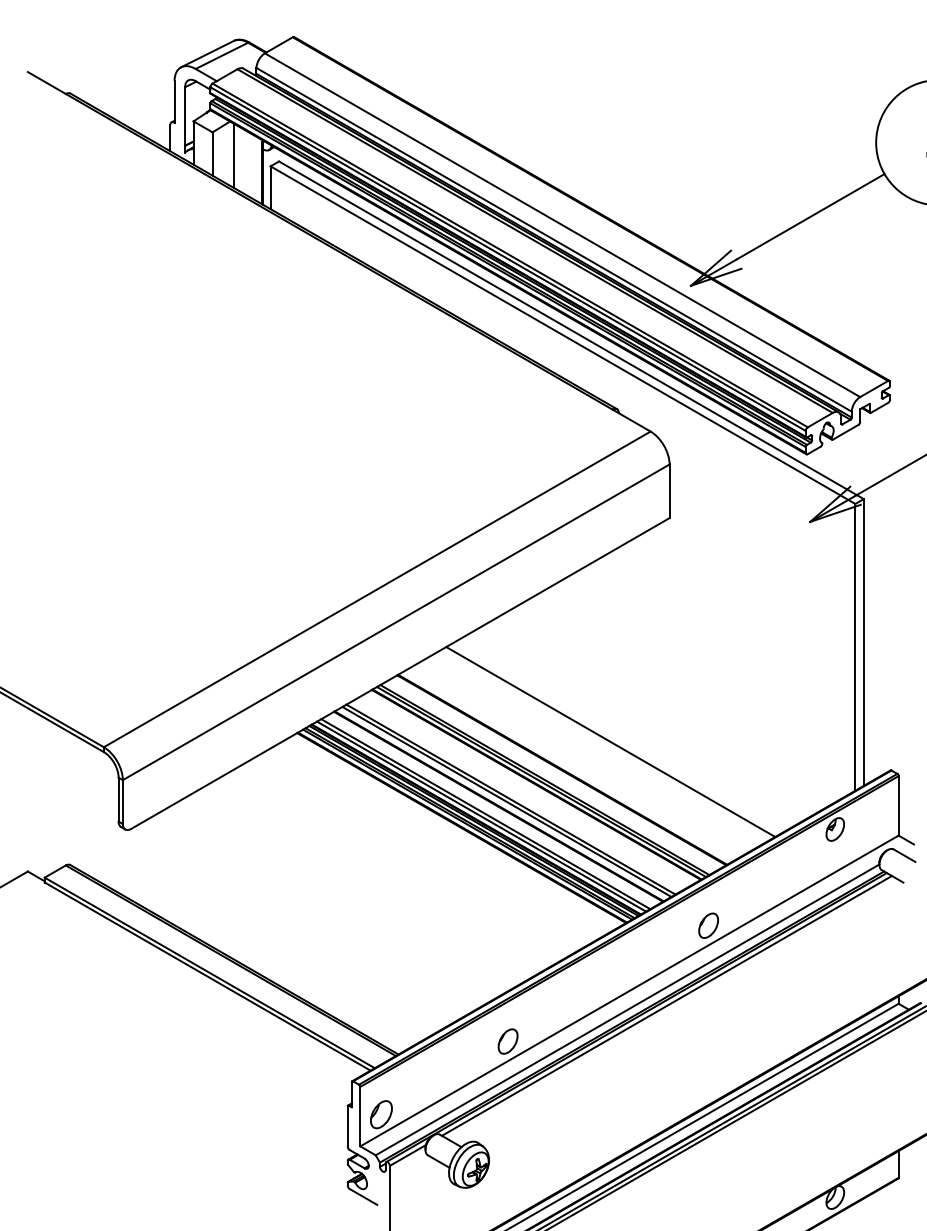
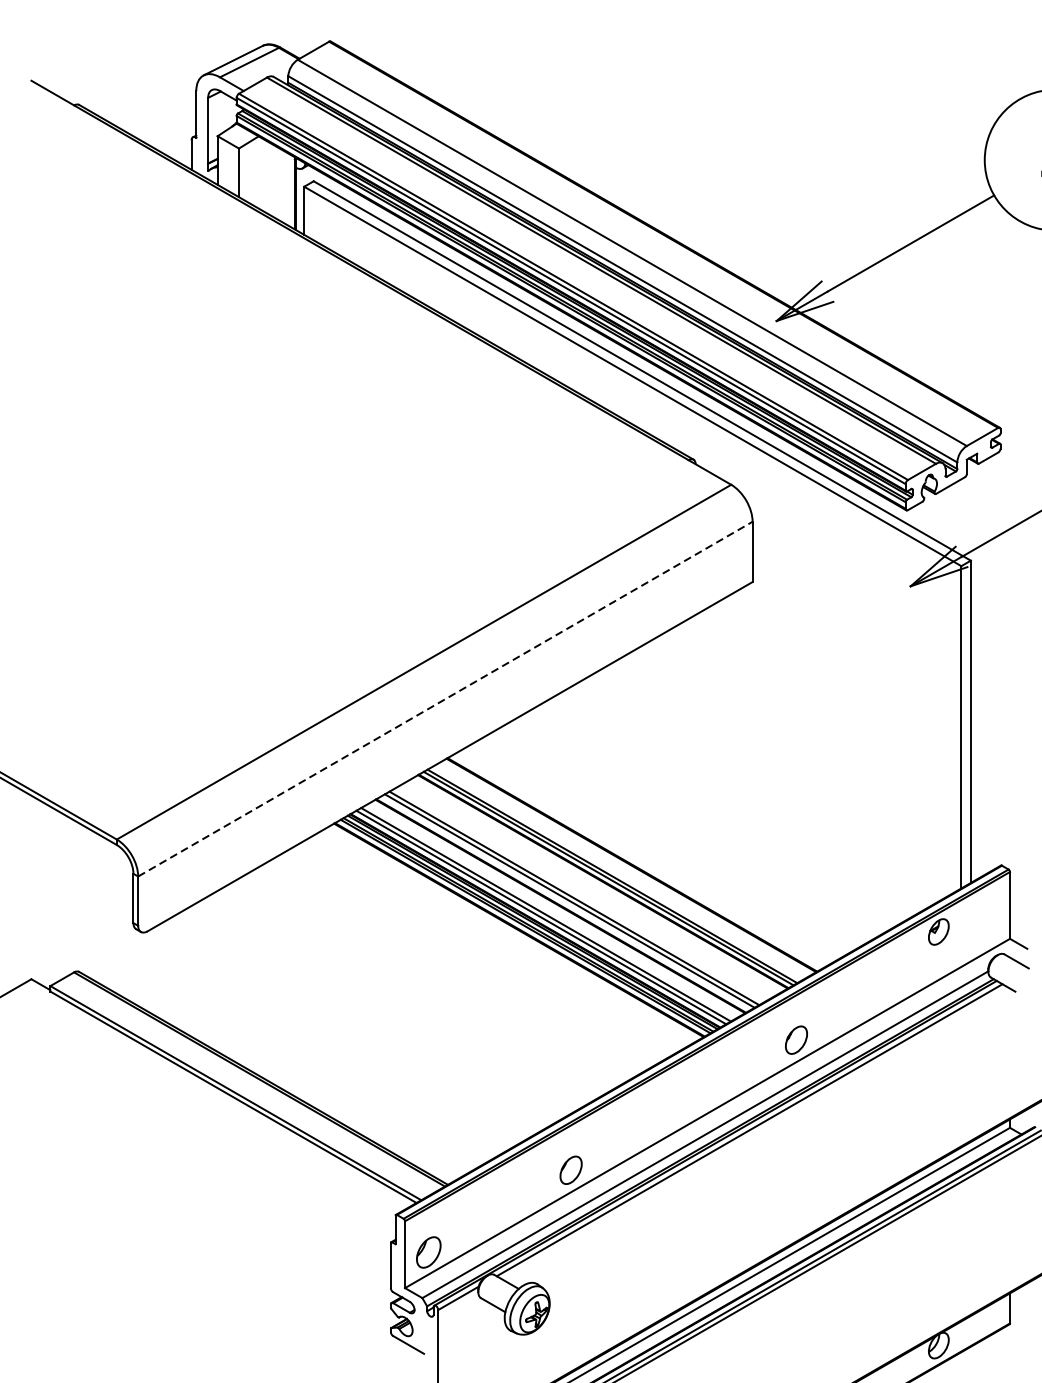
line: (233, 155) -> (262, 174), removed
line: (396, 622) -> (445, 699), solid -> dashed
line: (610, 742) -> (686, 834), removed

